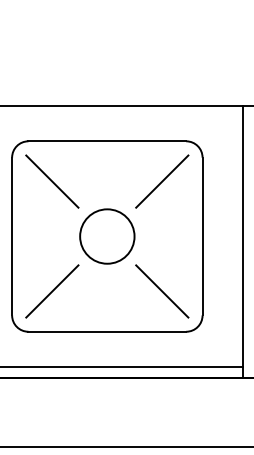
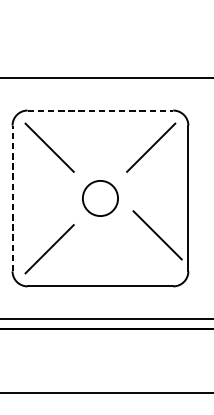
line: (107, 141) -> (100, 110), solid -> dashed
line: (12, 236) -> (12, 198), solid -> dashed
circle: (107, 236) -> (100, 198), size x0.7
line: (162, 291) -> (157, 235), moved

